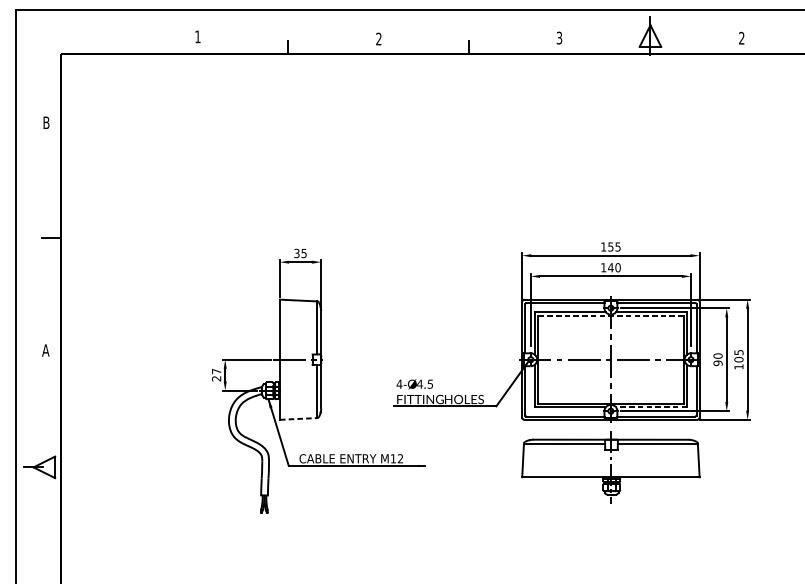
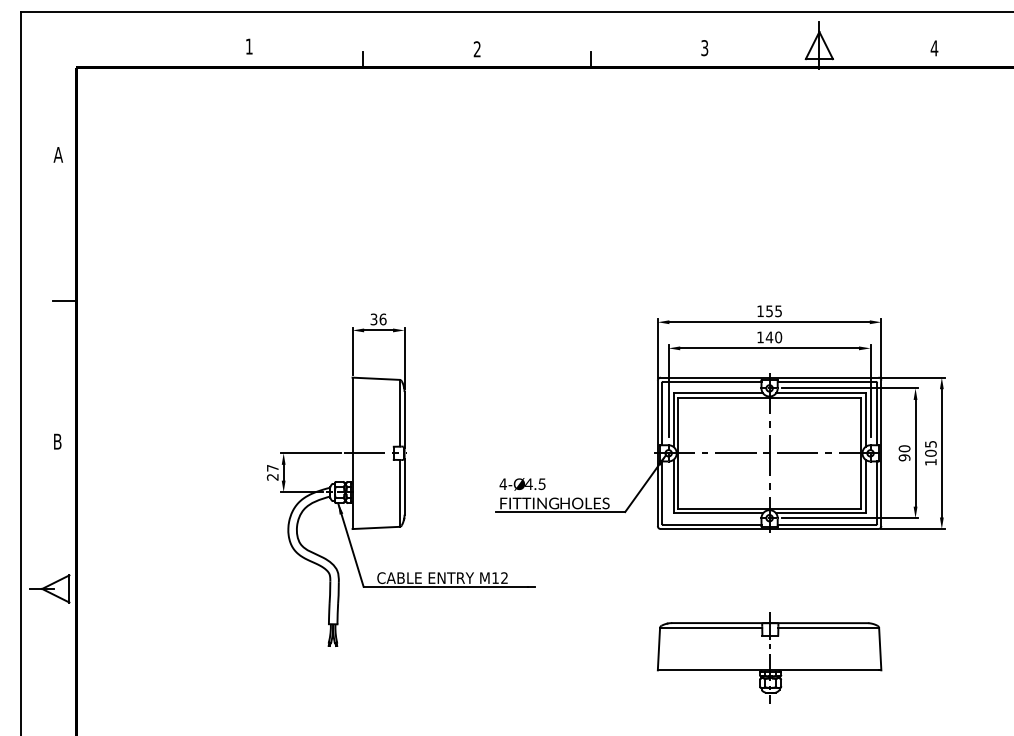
text: (741, 38) -> (934, 48), 2 -> 4
text: (46, 122) -> (58, 154), B -> A
text: (303, 253) -> (382, 319), 35 -> 36
line: (610, 315) -> (769, 397), dashed -> solid
text: (45, 350) -> (57, 441), A -> B
line: (651, 407) -> (820, 513), dashed -> solid
line: (298, 418) -> (376, 527), dashed -> solid
part: (610, 467) -> (769, 657), moved

